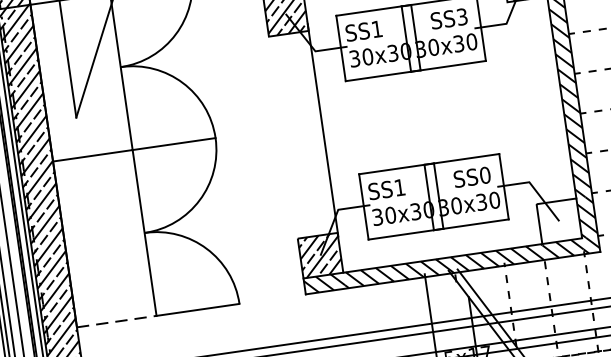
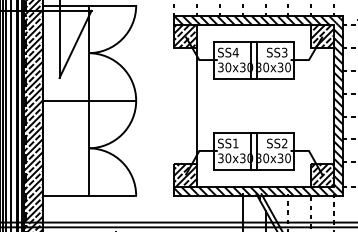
text: (376, 29) -> (235, 52), SS1 -> SS4
text: (484, 175) -> (284, 143), SS0 -> SS2
hatch: (558, 219) -> (322, 174), added
line: (116, 321) -> (65, 195), dashed -> solid

